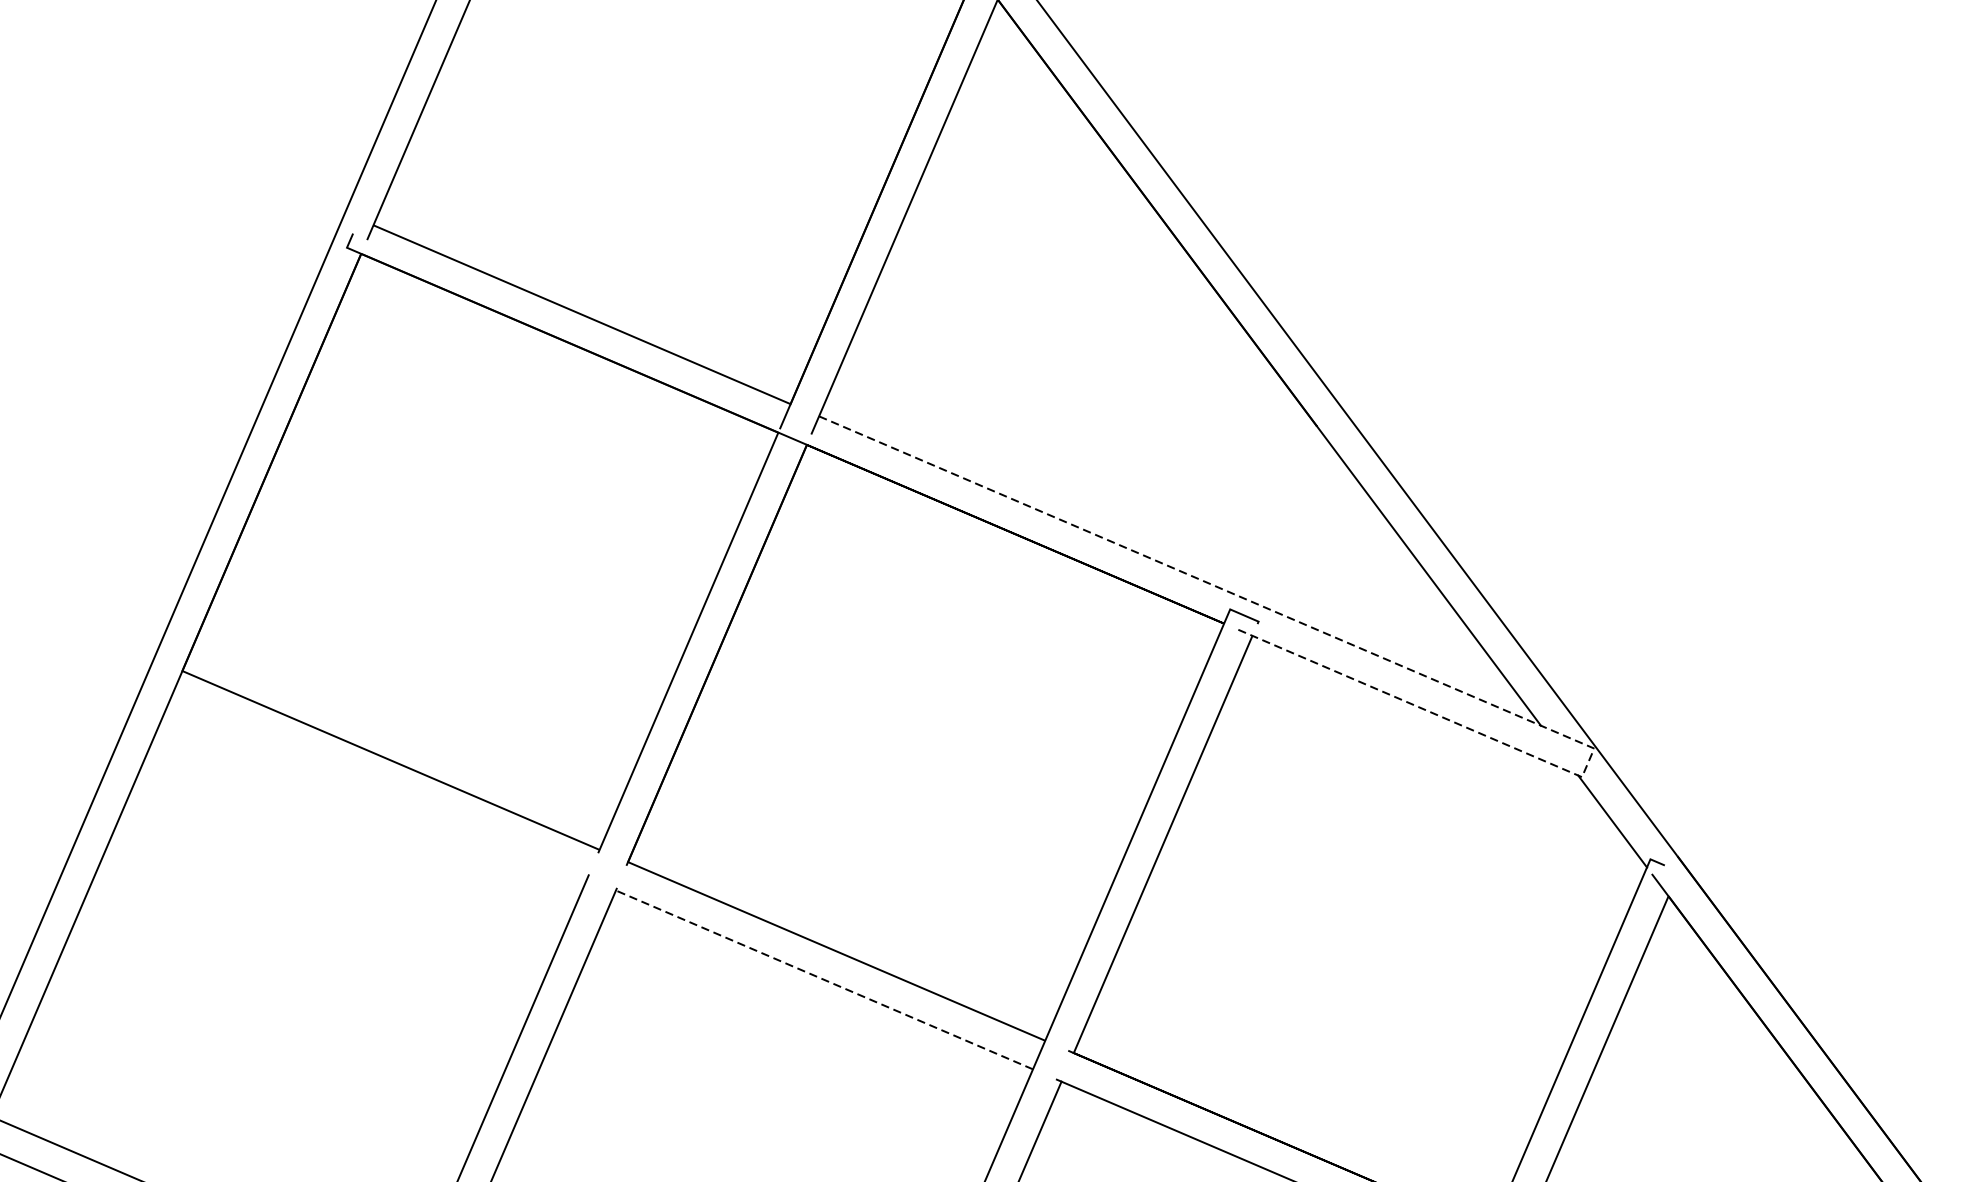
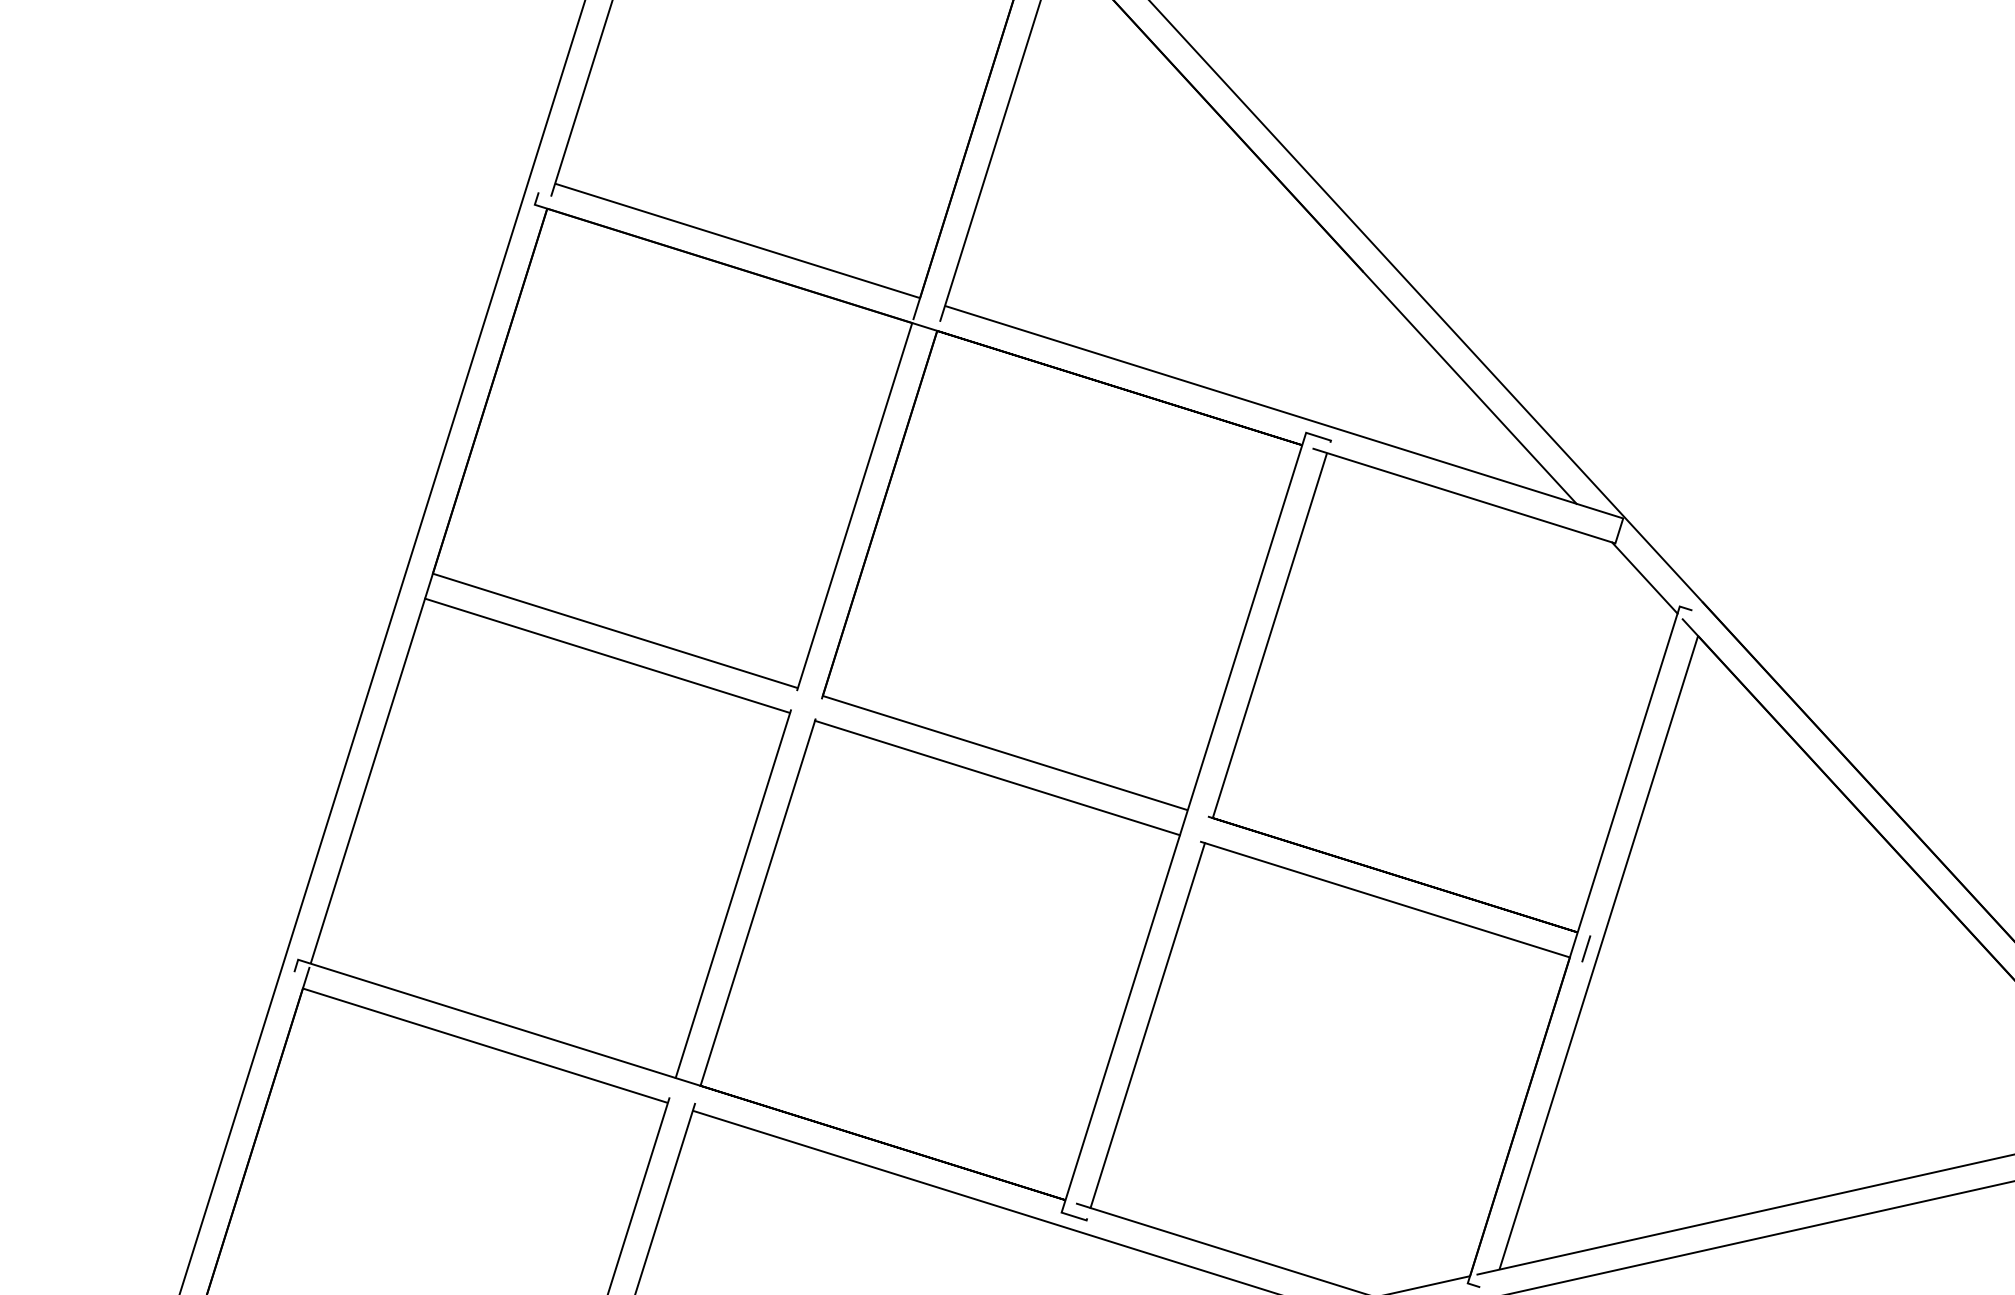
line: (1395, 664) -> (1449, 464), dashed -> solid
line: (378, 788) -> (607, 655), added
line: (824, 979) -> (997, 777), dashed -> solid

